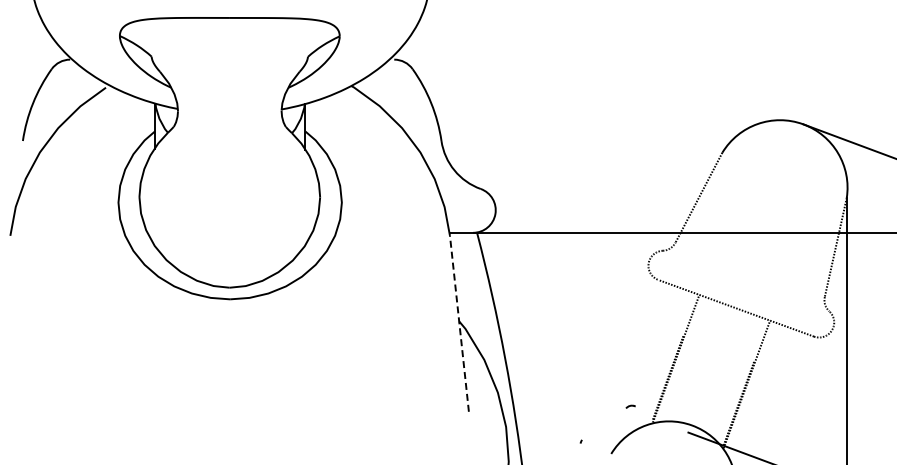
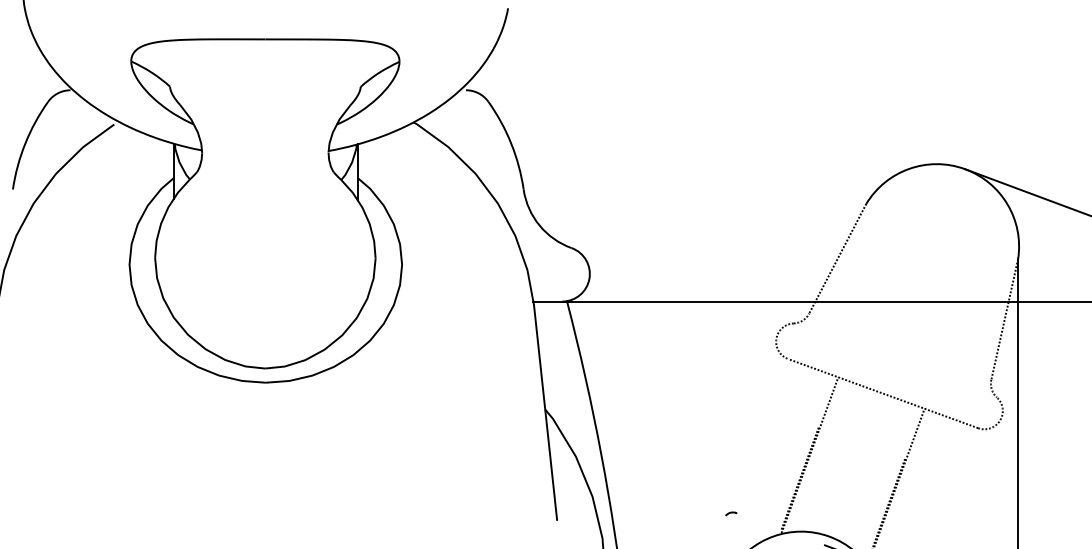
line: (459, 323) -> (545, 412), dashed -> solid
part: (630, 406) -> (731, 513), moved

